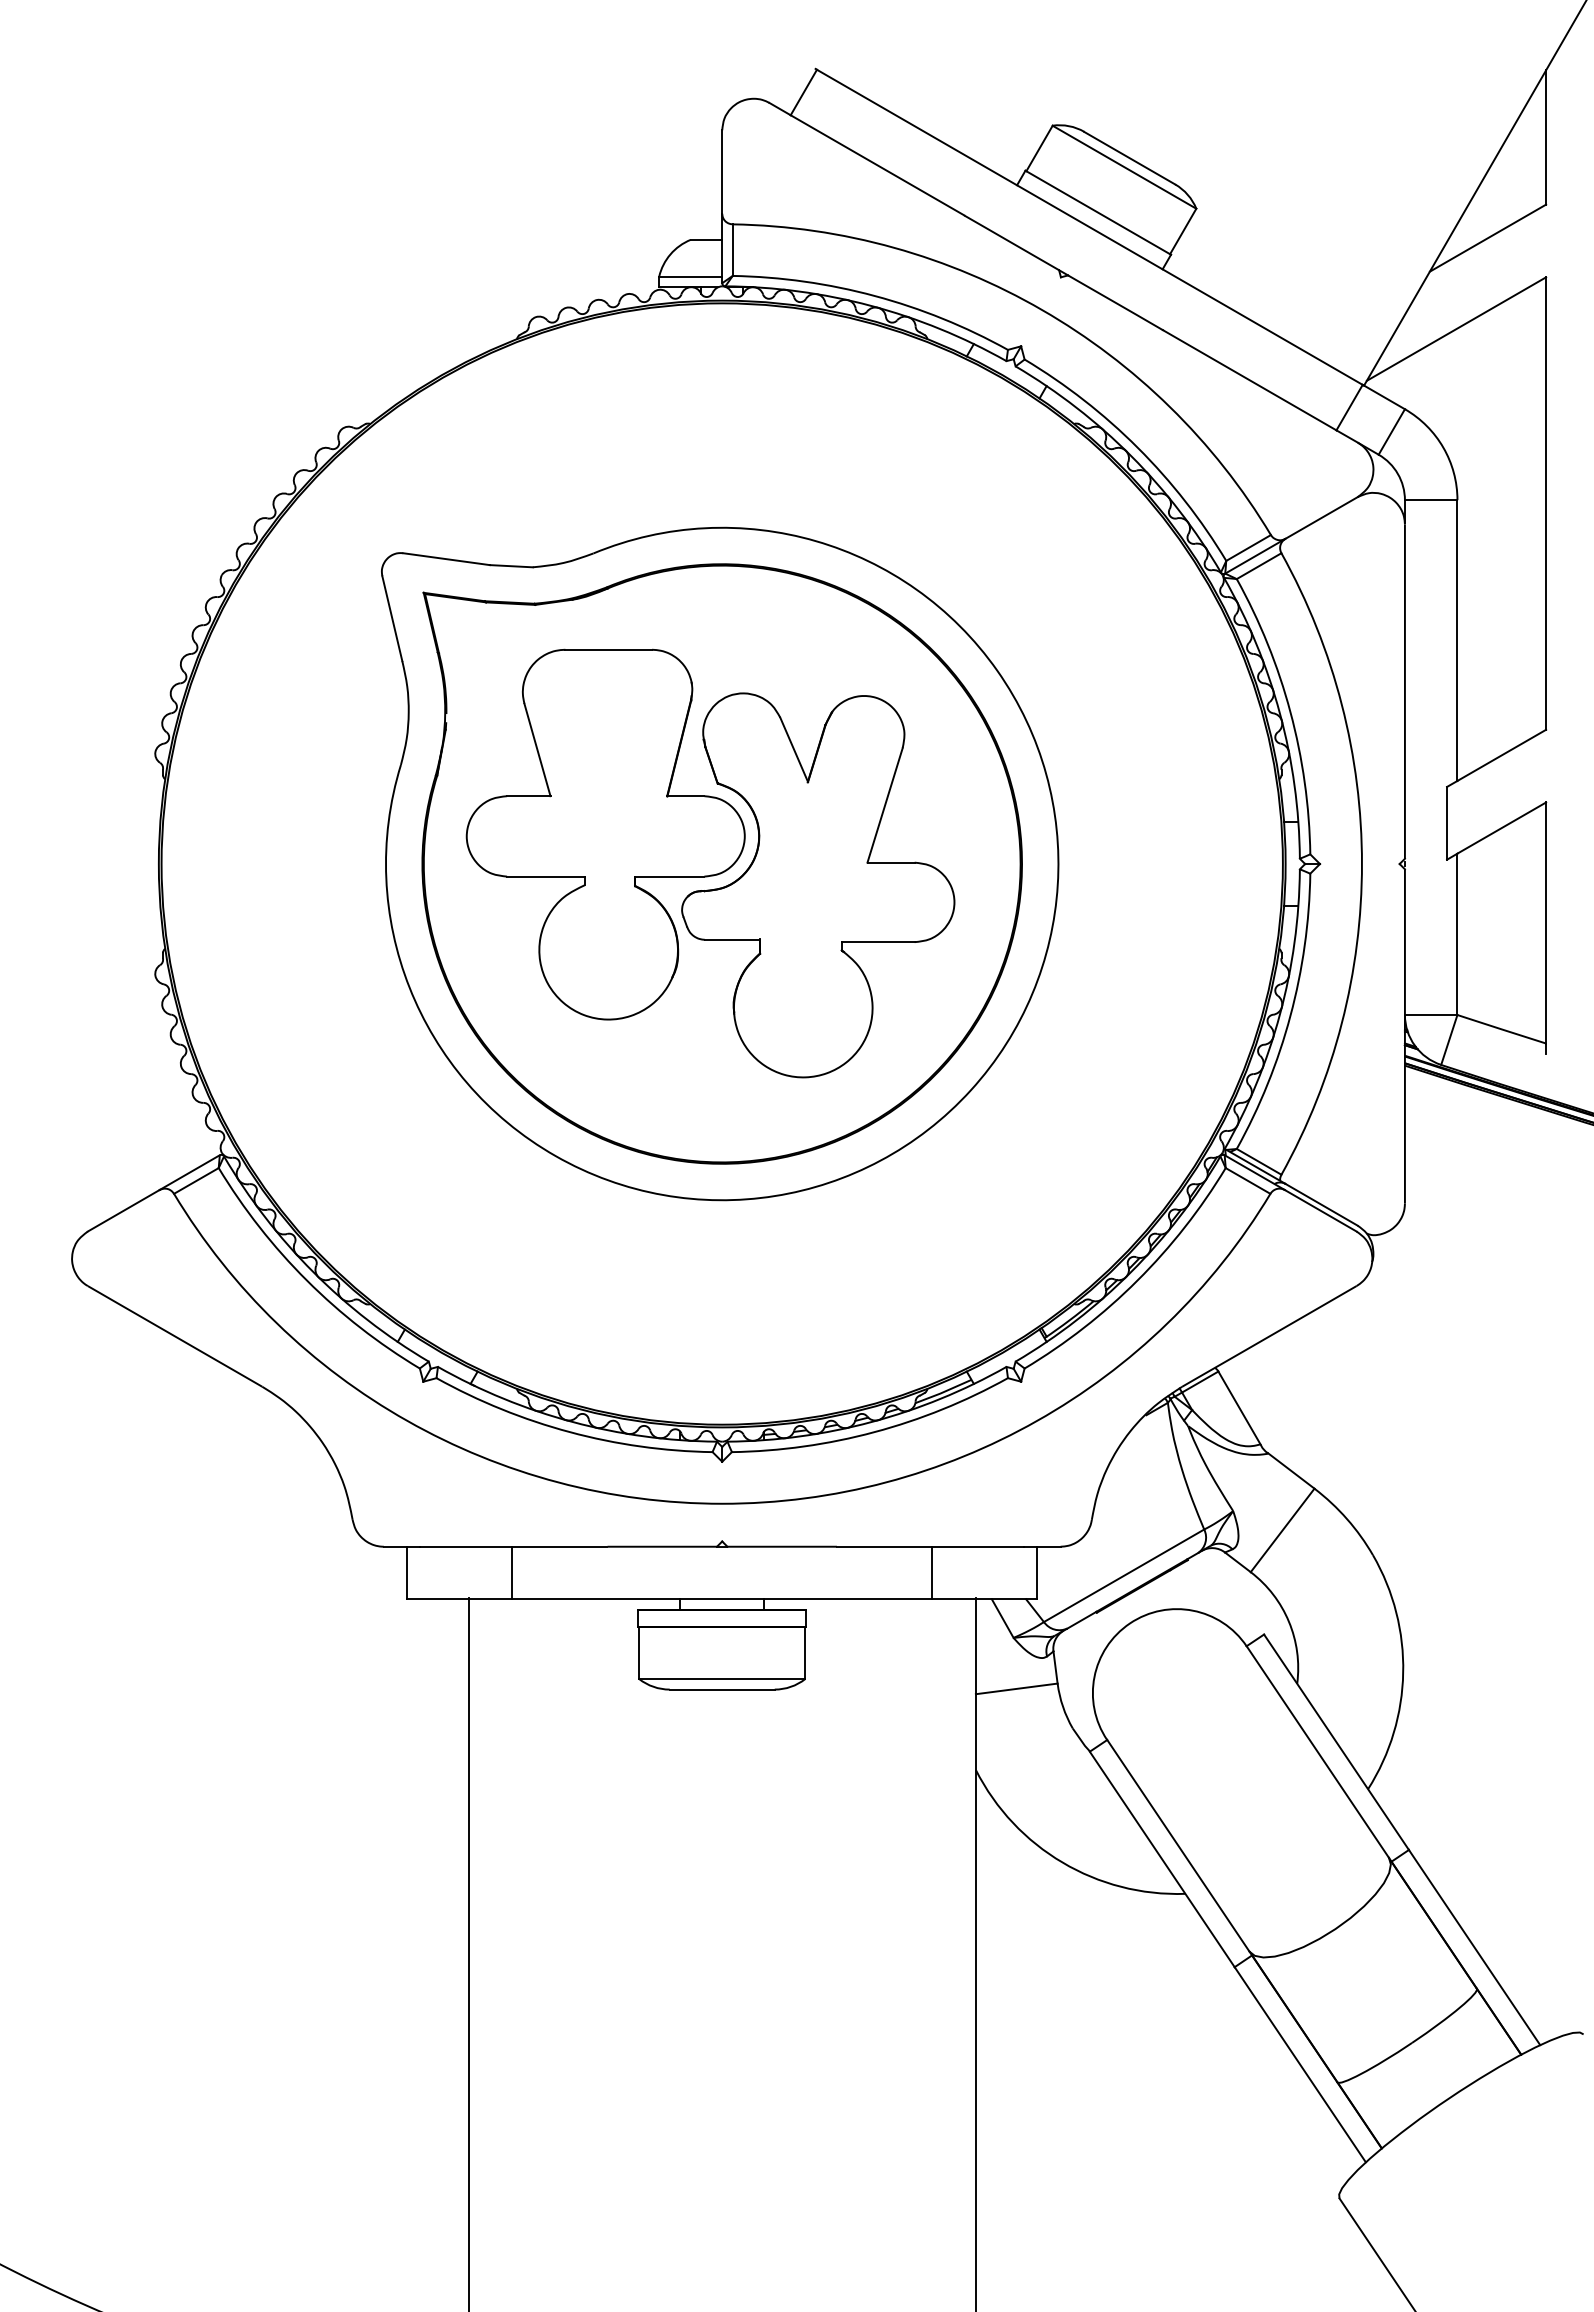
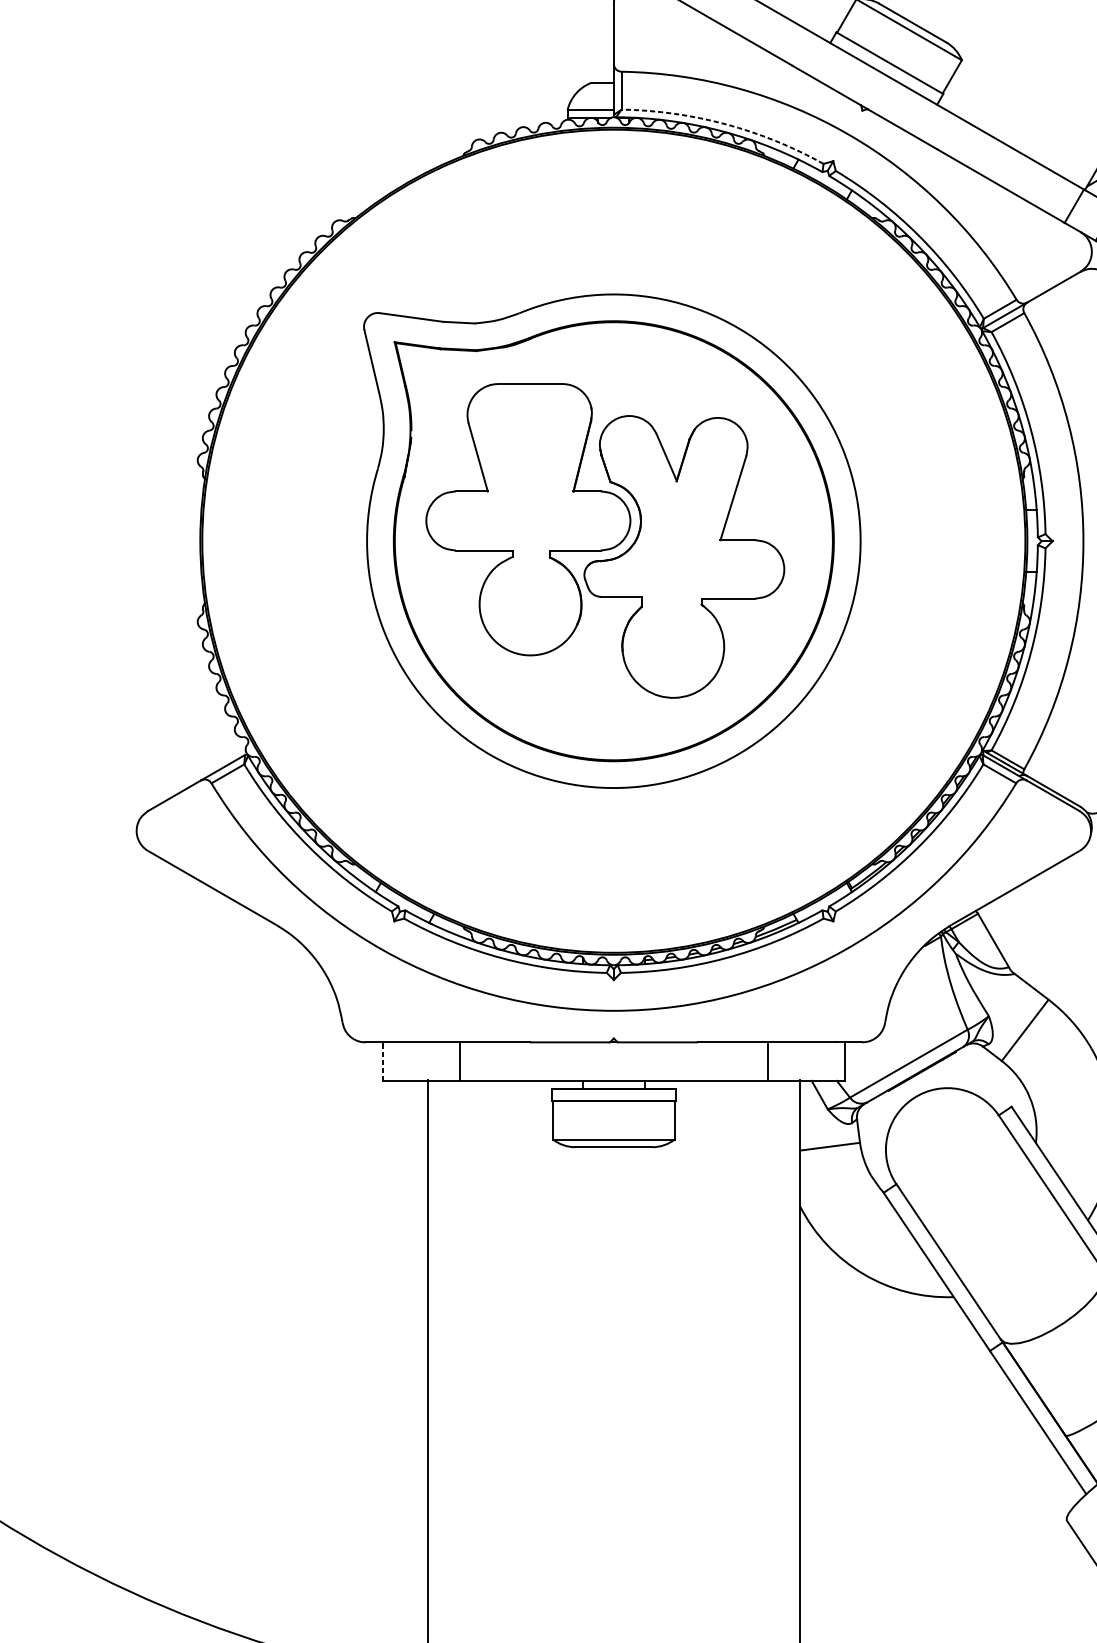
arc: (874, 296) -> (725, 124), solid -> dashed
line: (407, 1572) -> (382, 1061), solid -> dashed

